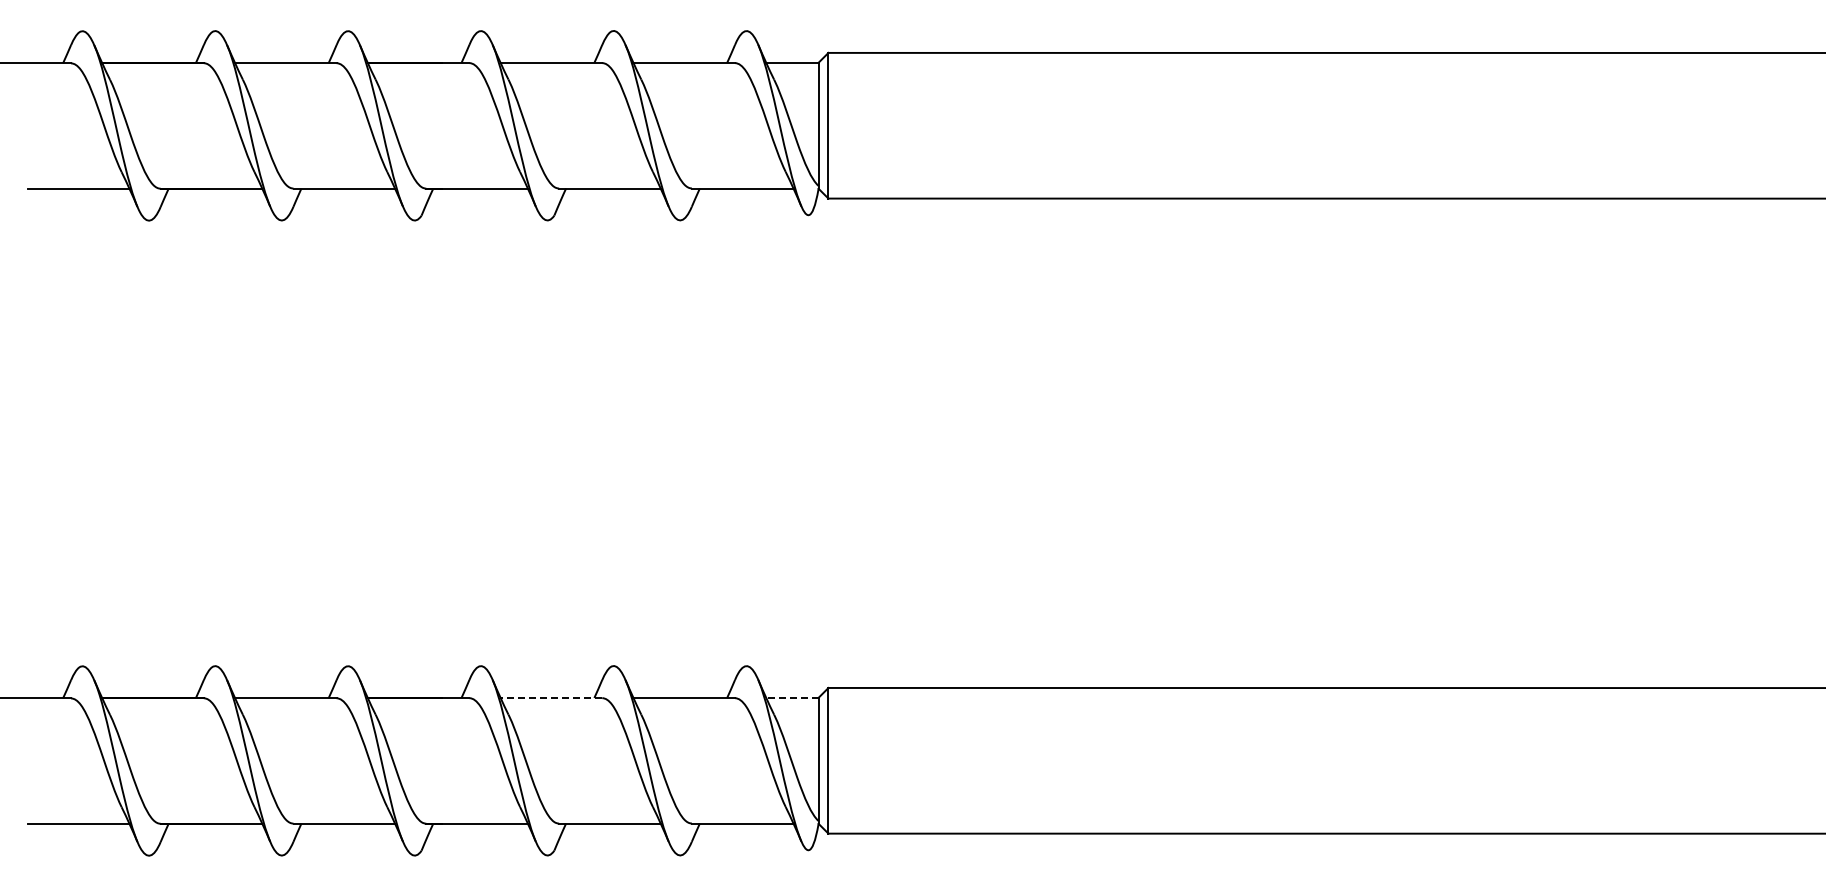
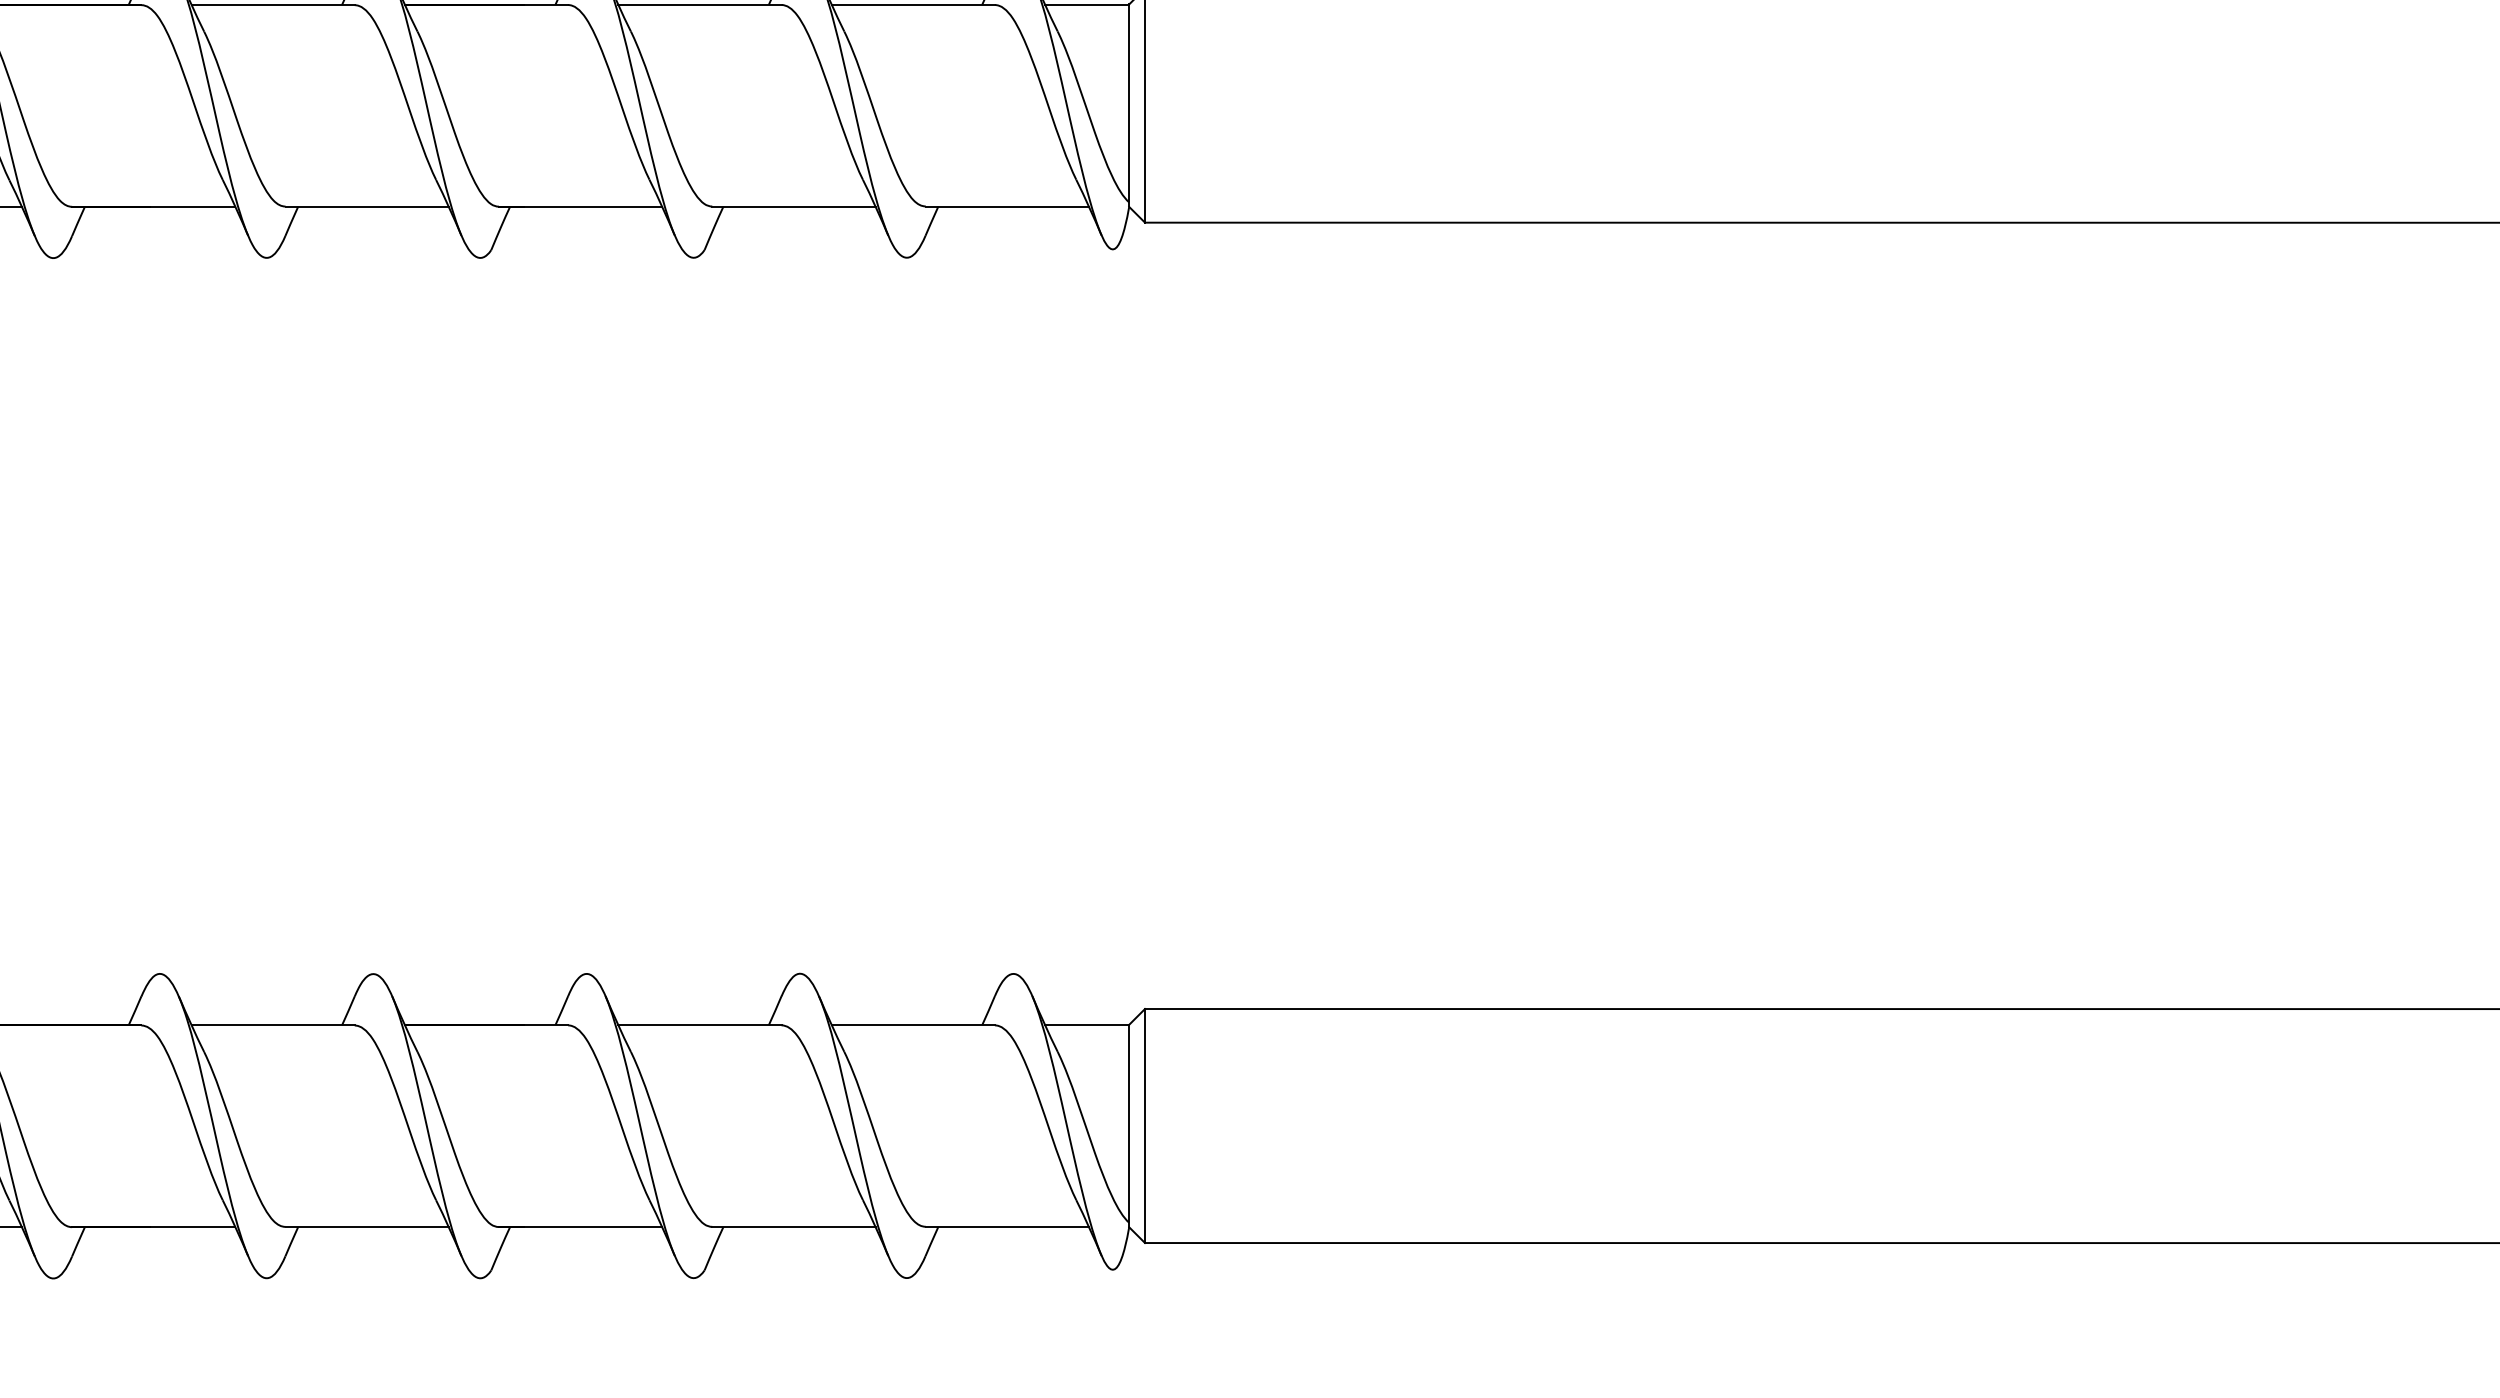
line: (551, 697) -> (700, 1024), dashed -> solid
line: (791, 697) -> (1085, 1024), dashed -> solid

